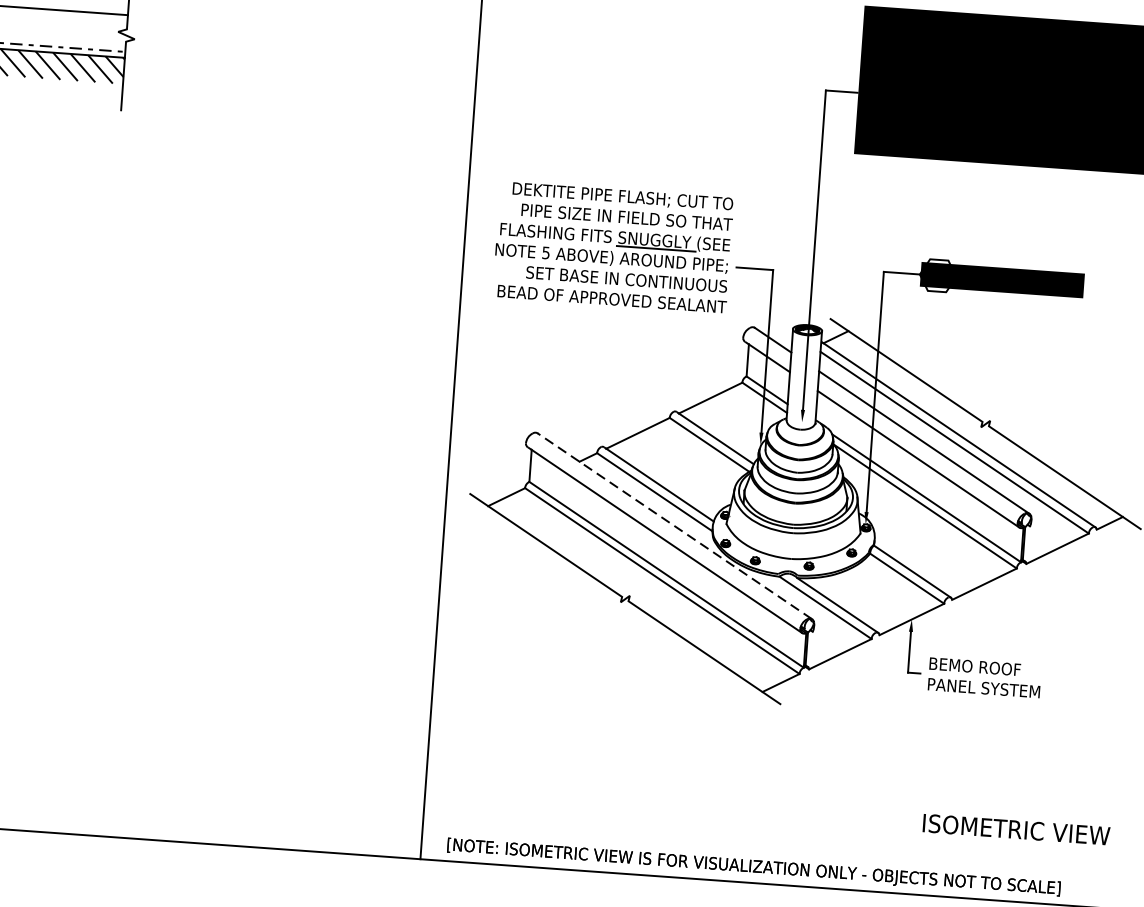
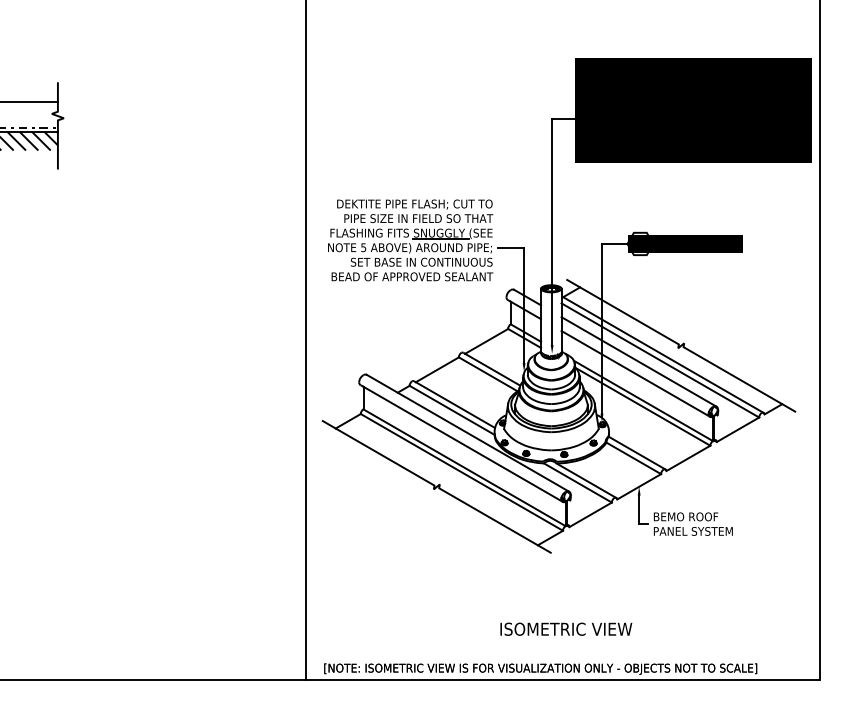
hatch: (801, 423) -> (551, 354), added
line: (674, 526) -> (467, 433), dashed -> solid
text: (1016, 828) -> (566, 628), moved

